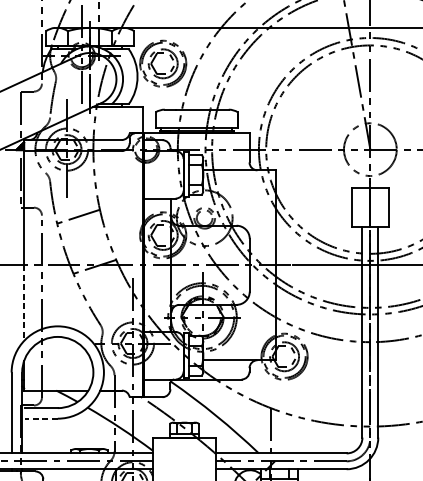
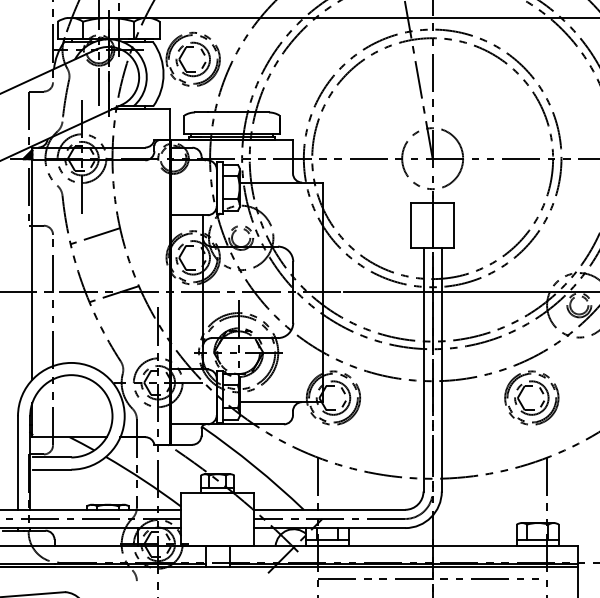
line: (24, 303) -> (32, 336), dashed -> solid
line: (40, 418) -> (51, 469), dashed -> solid

